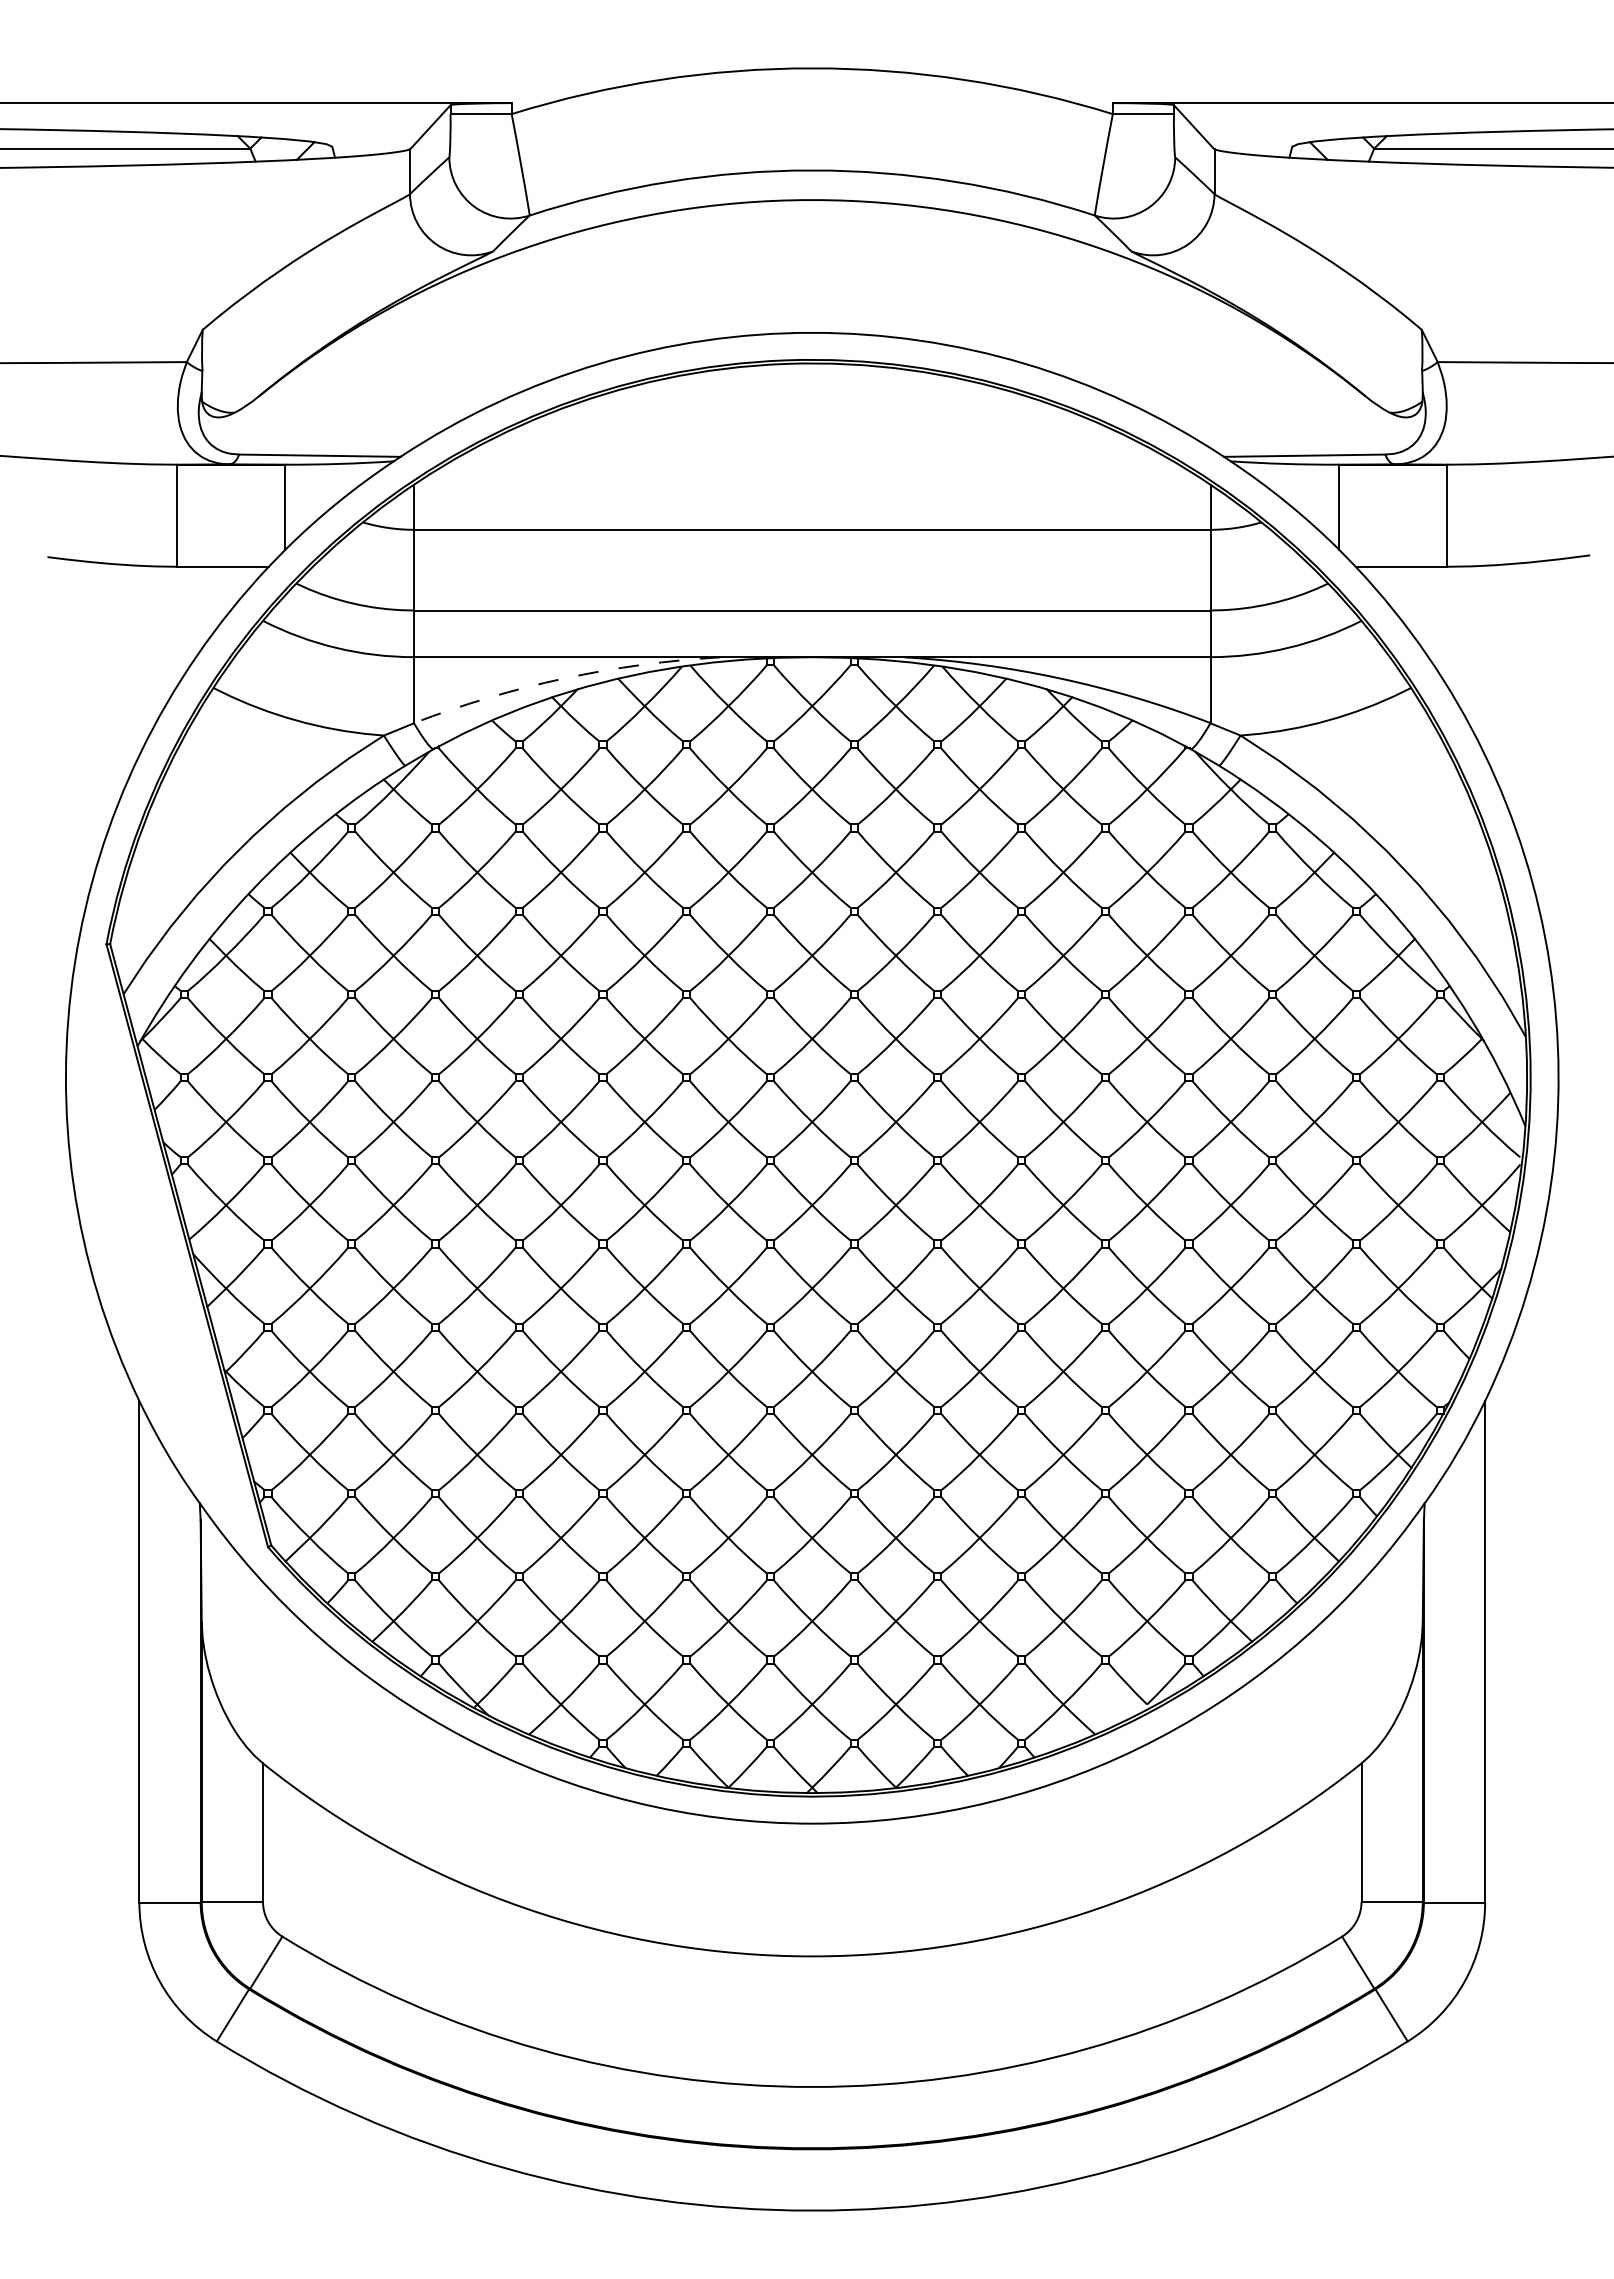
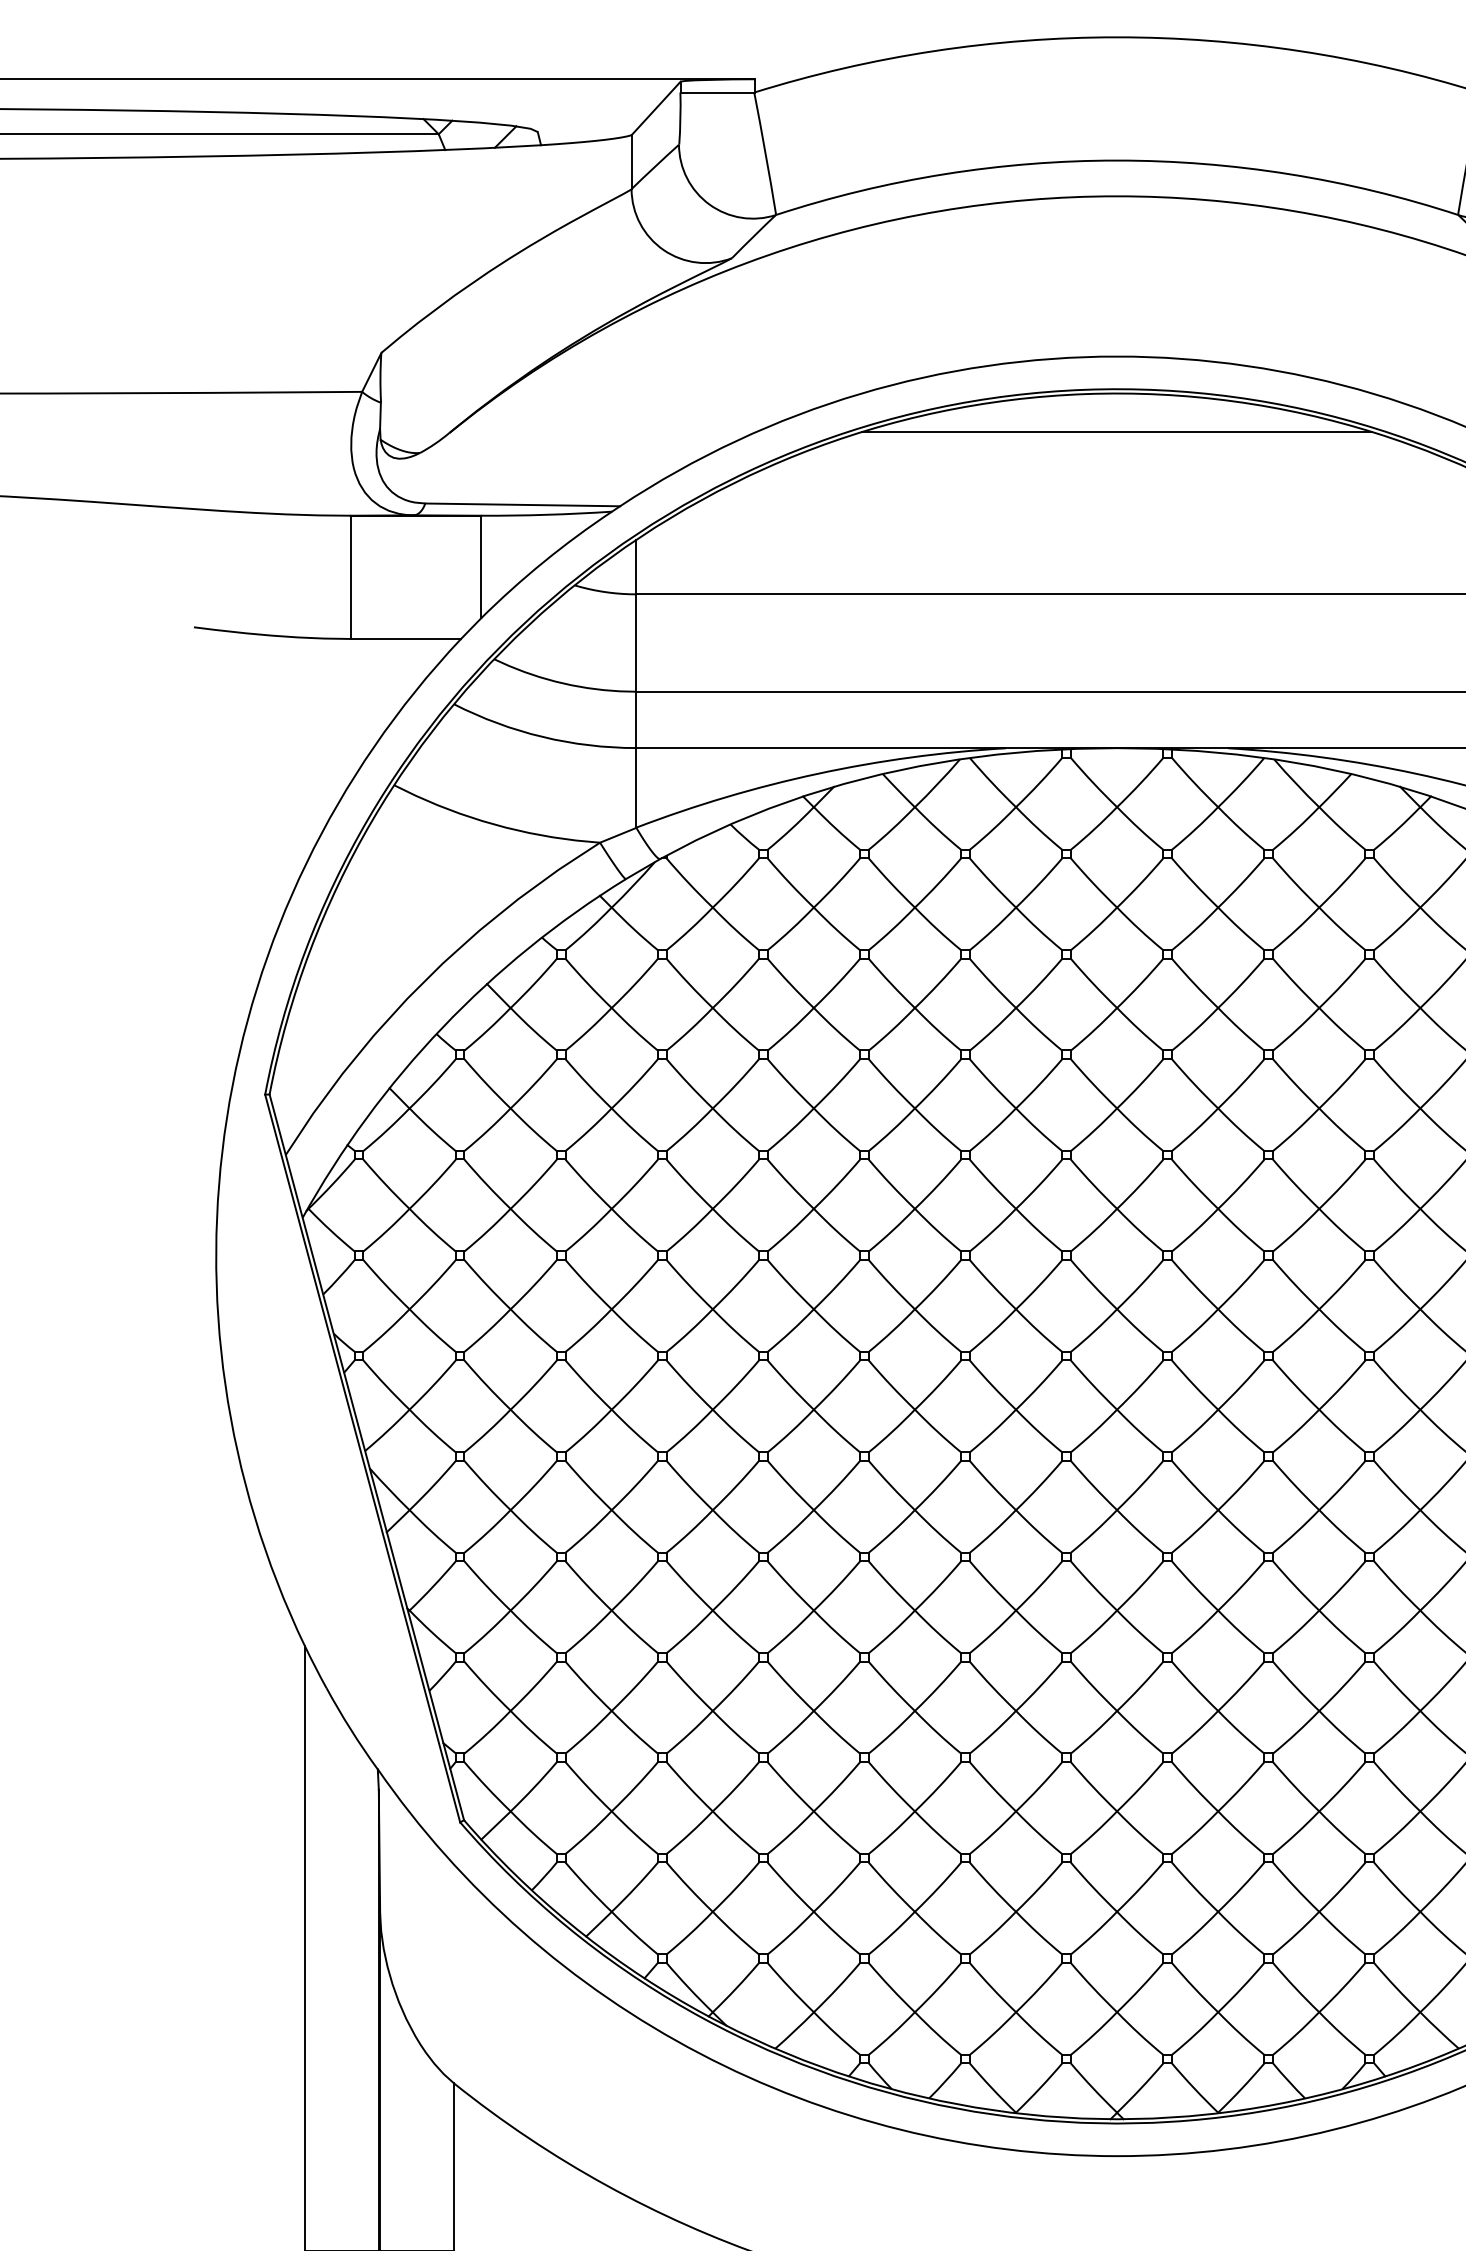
line: (812, 395) -> (1117, 432), added
arc: (564, 678) -> (818, 773), dashed -> solid

